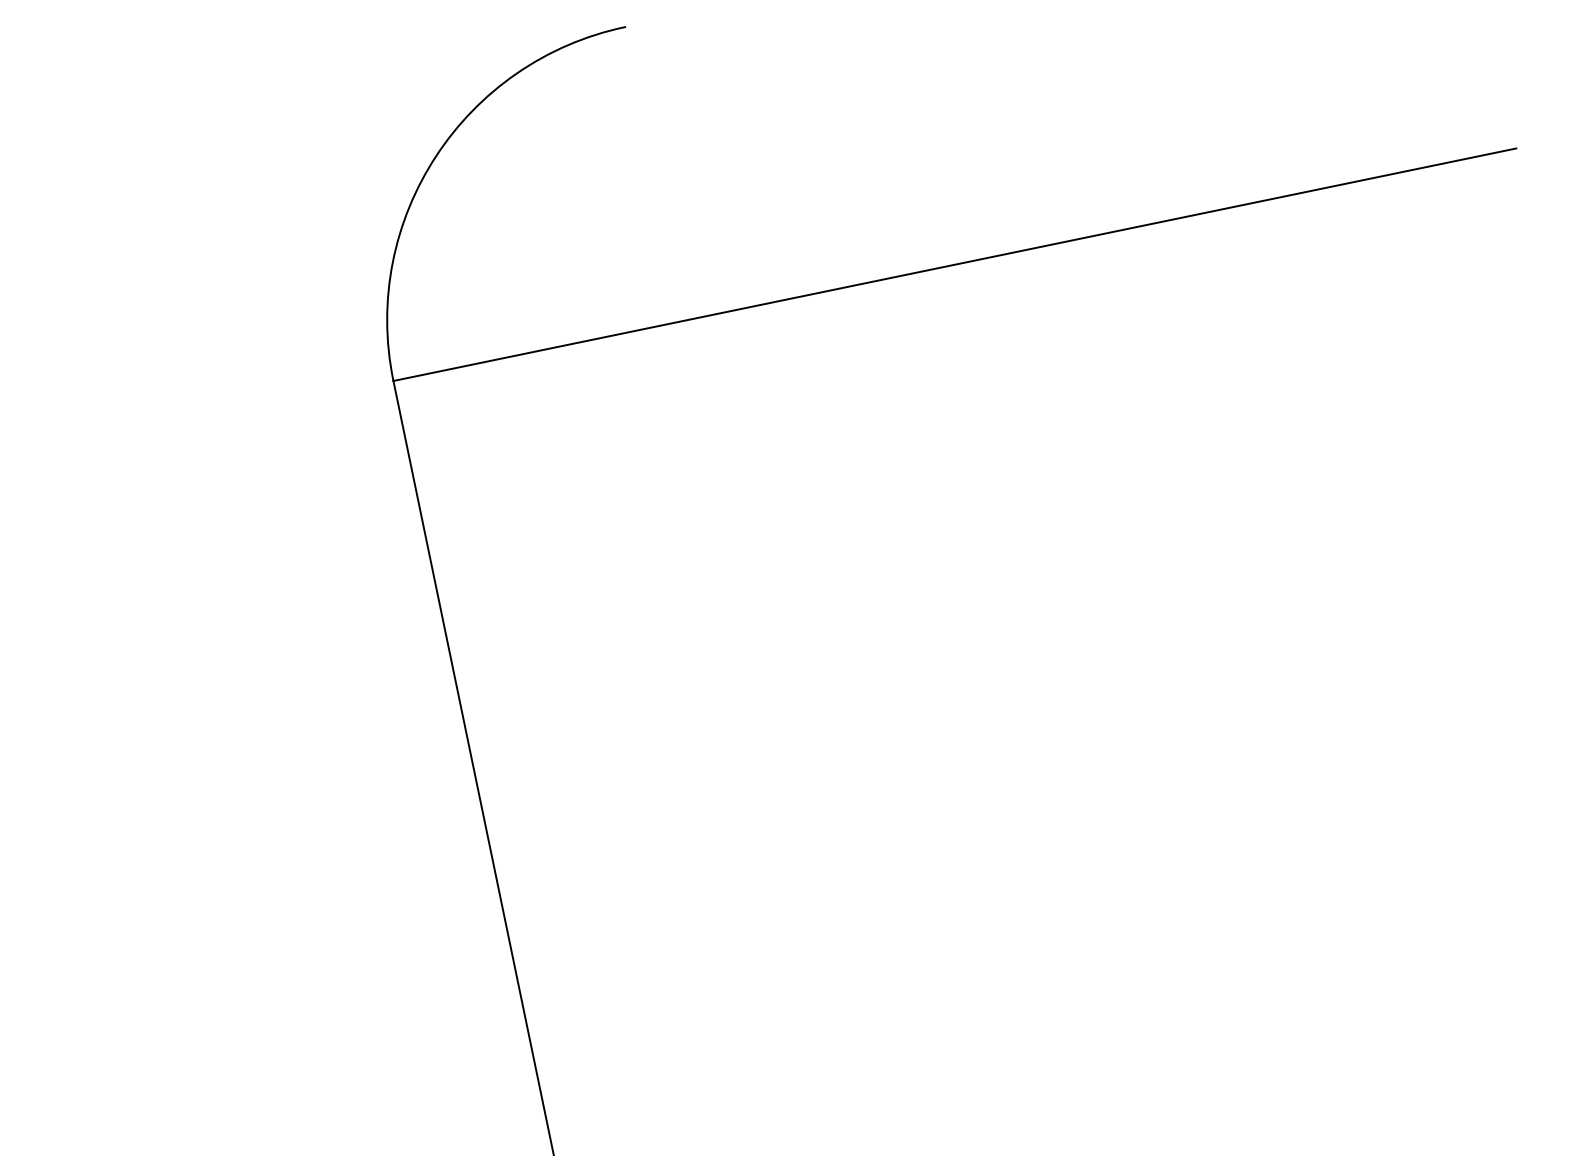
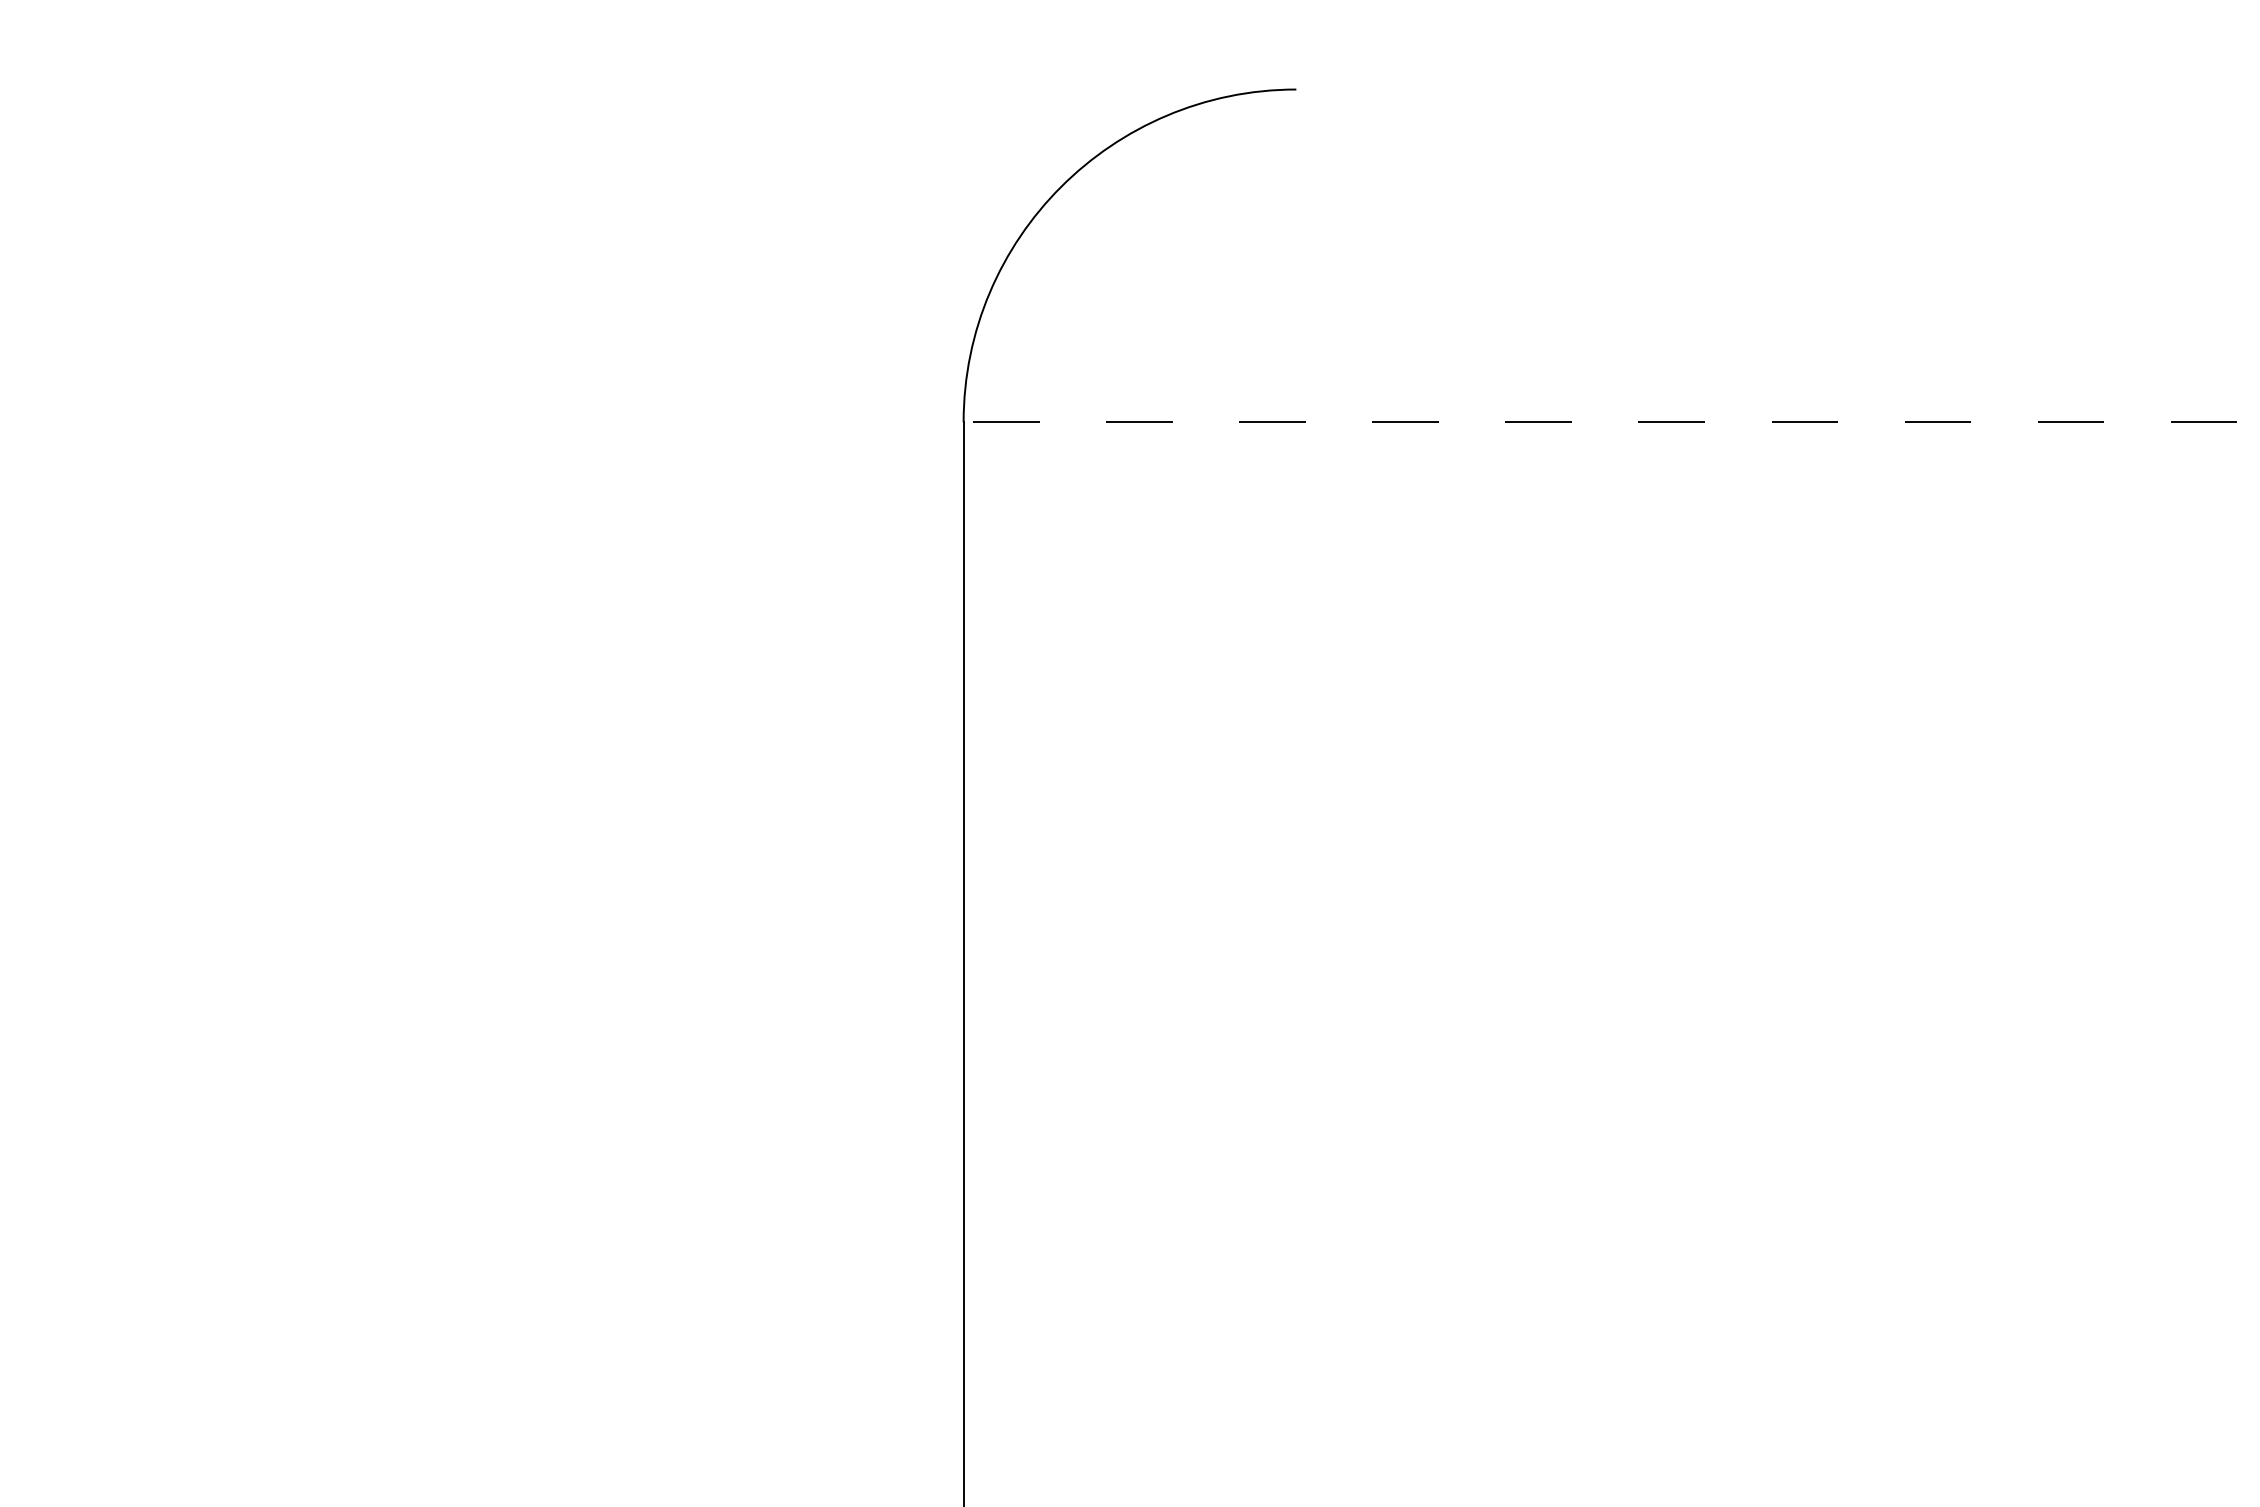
line: (954, 264) -> (1600, 422), solid -> dashed

